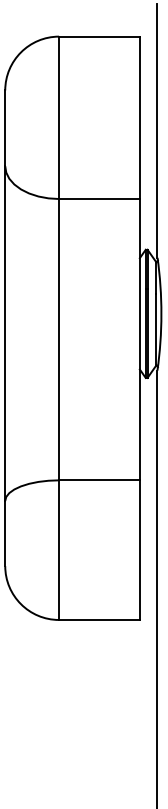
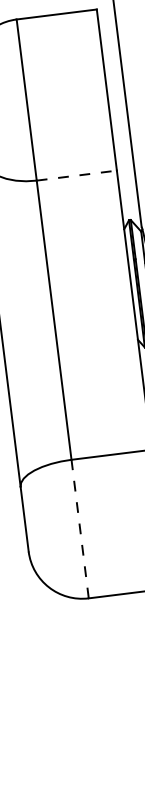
line: (99, 199) -> (76, 176), solid -> dashed
line: (59, 550) -> (80, 529), solid -> dashed

